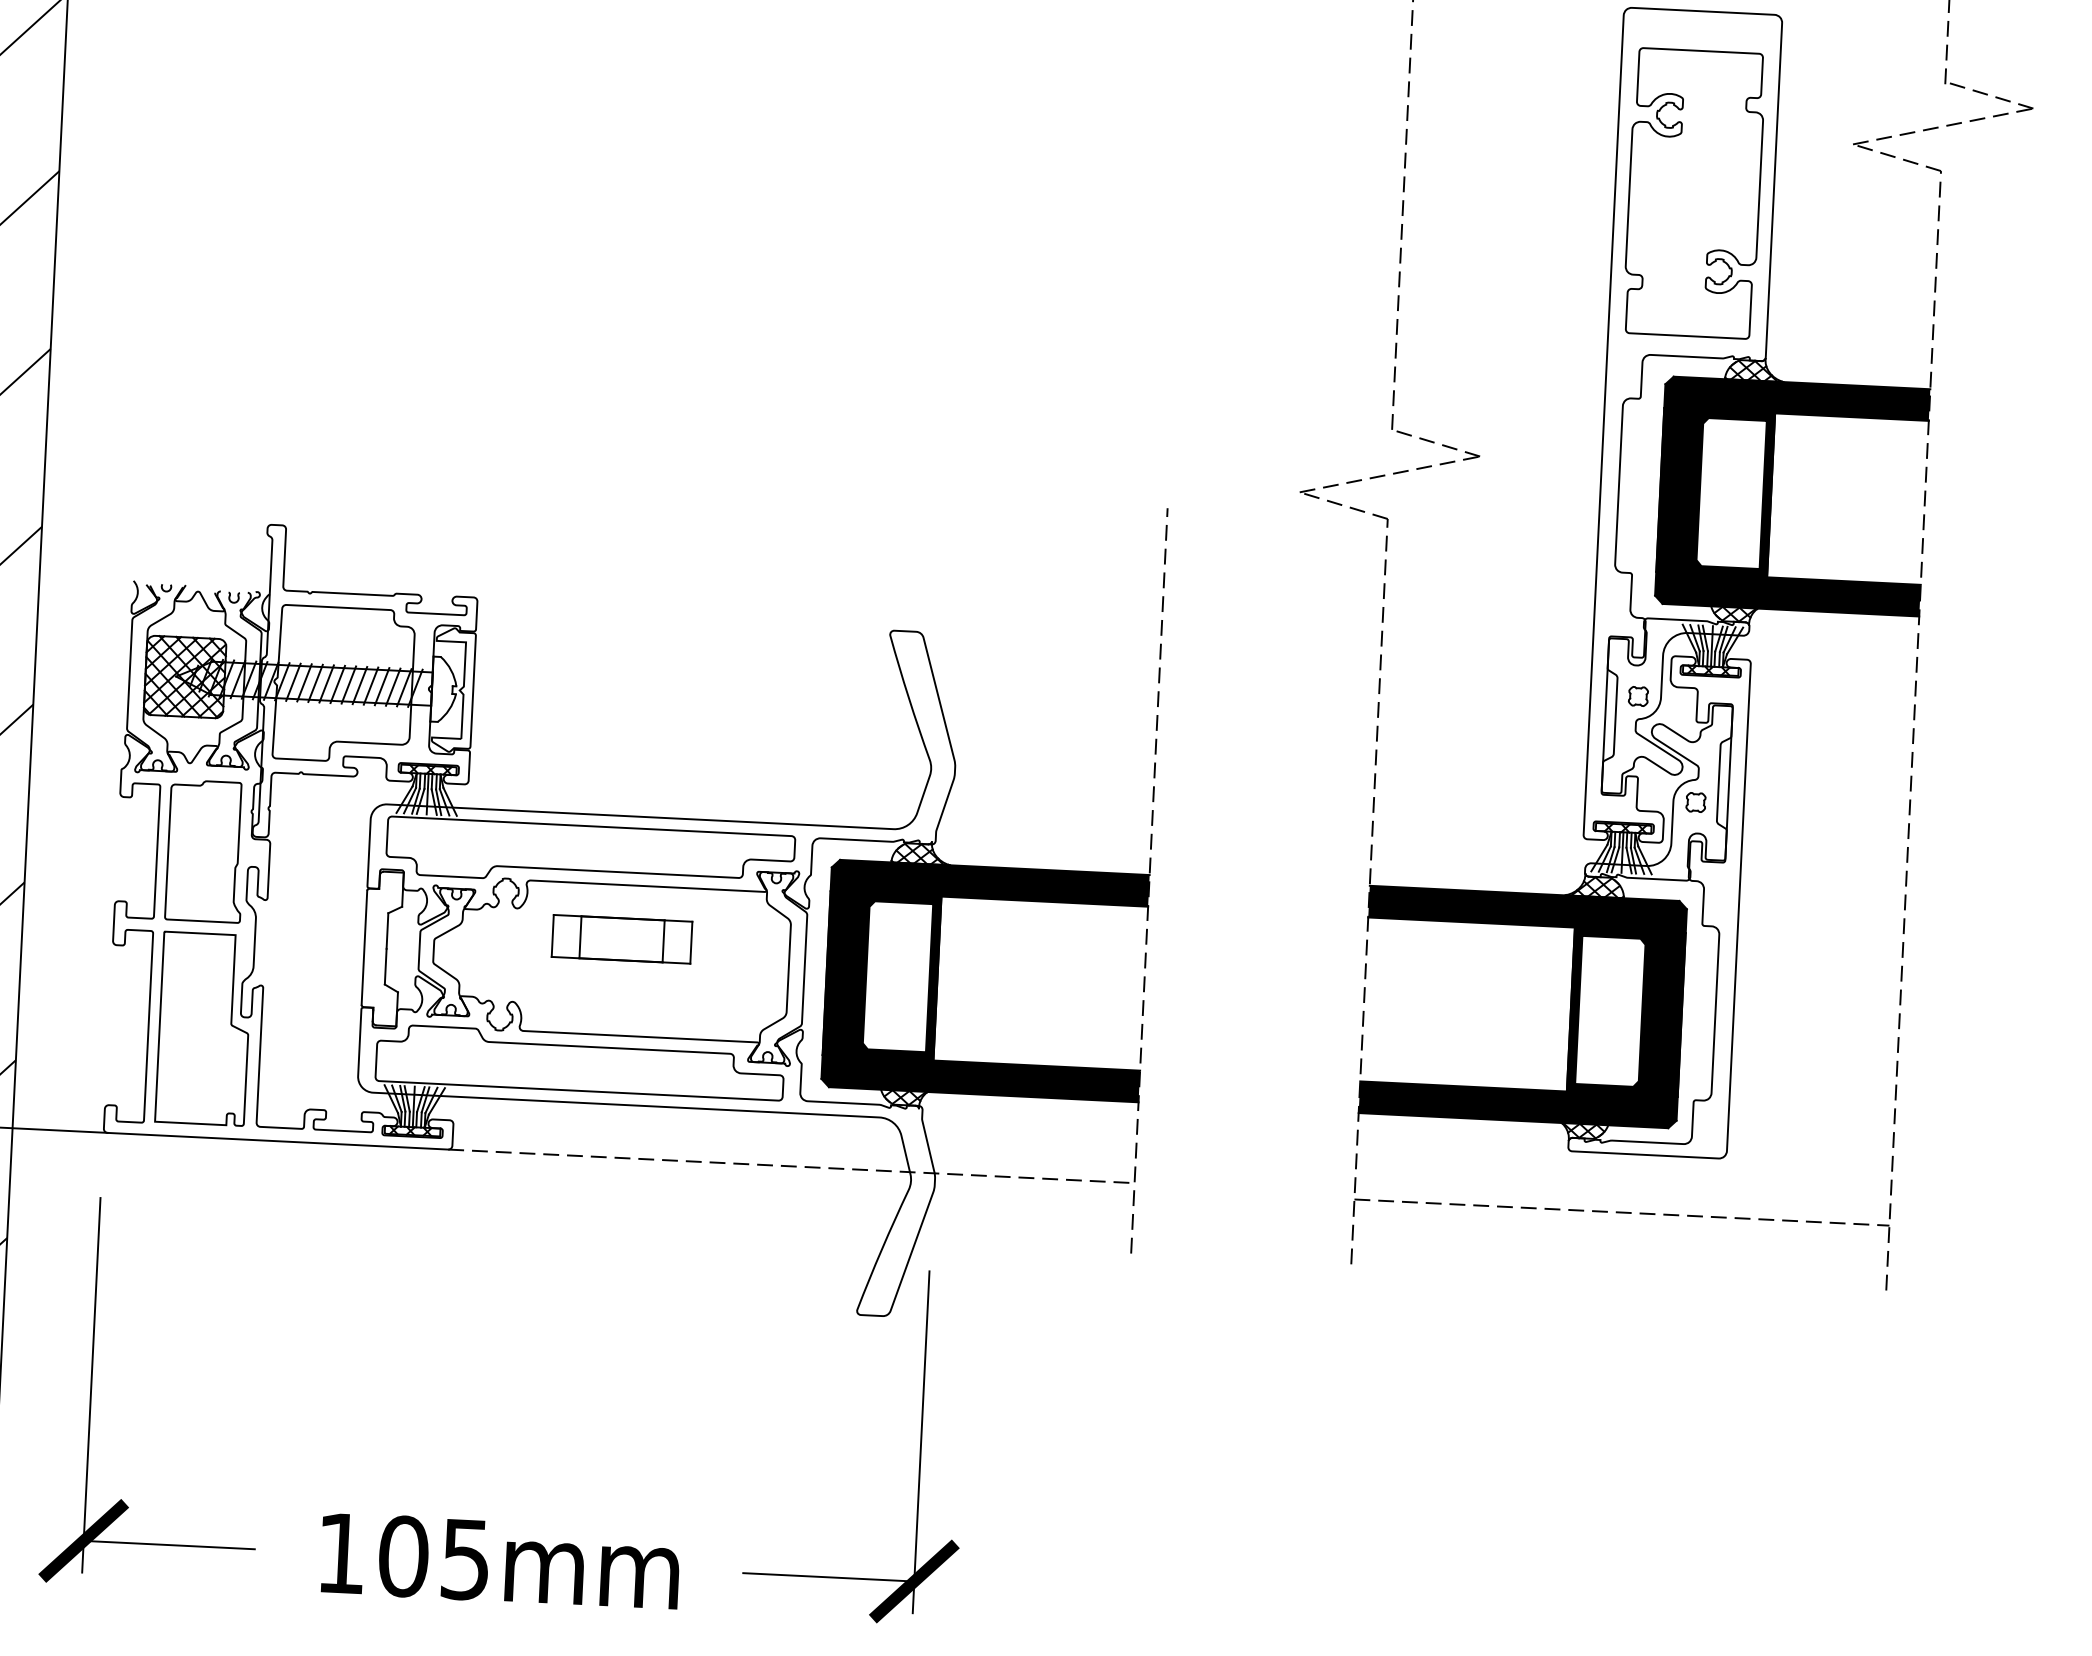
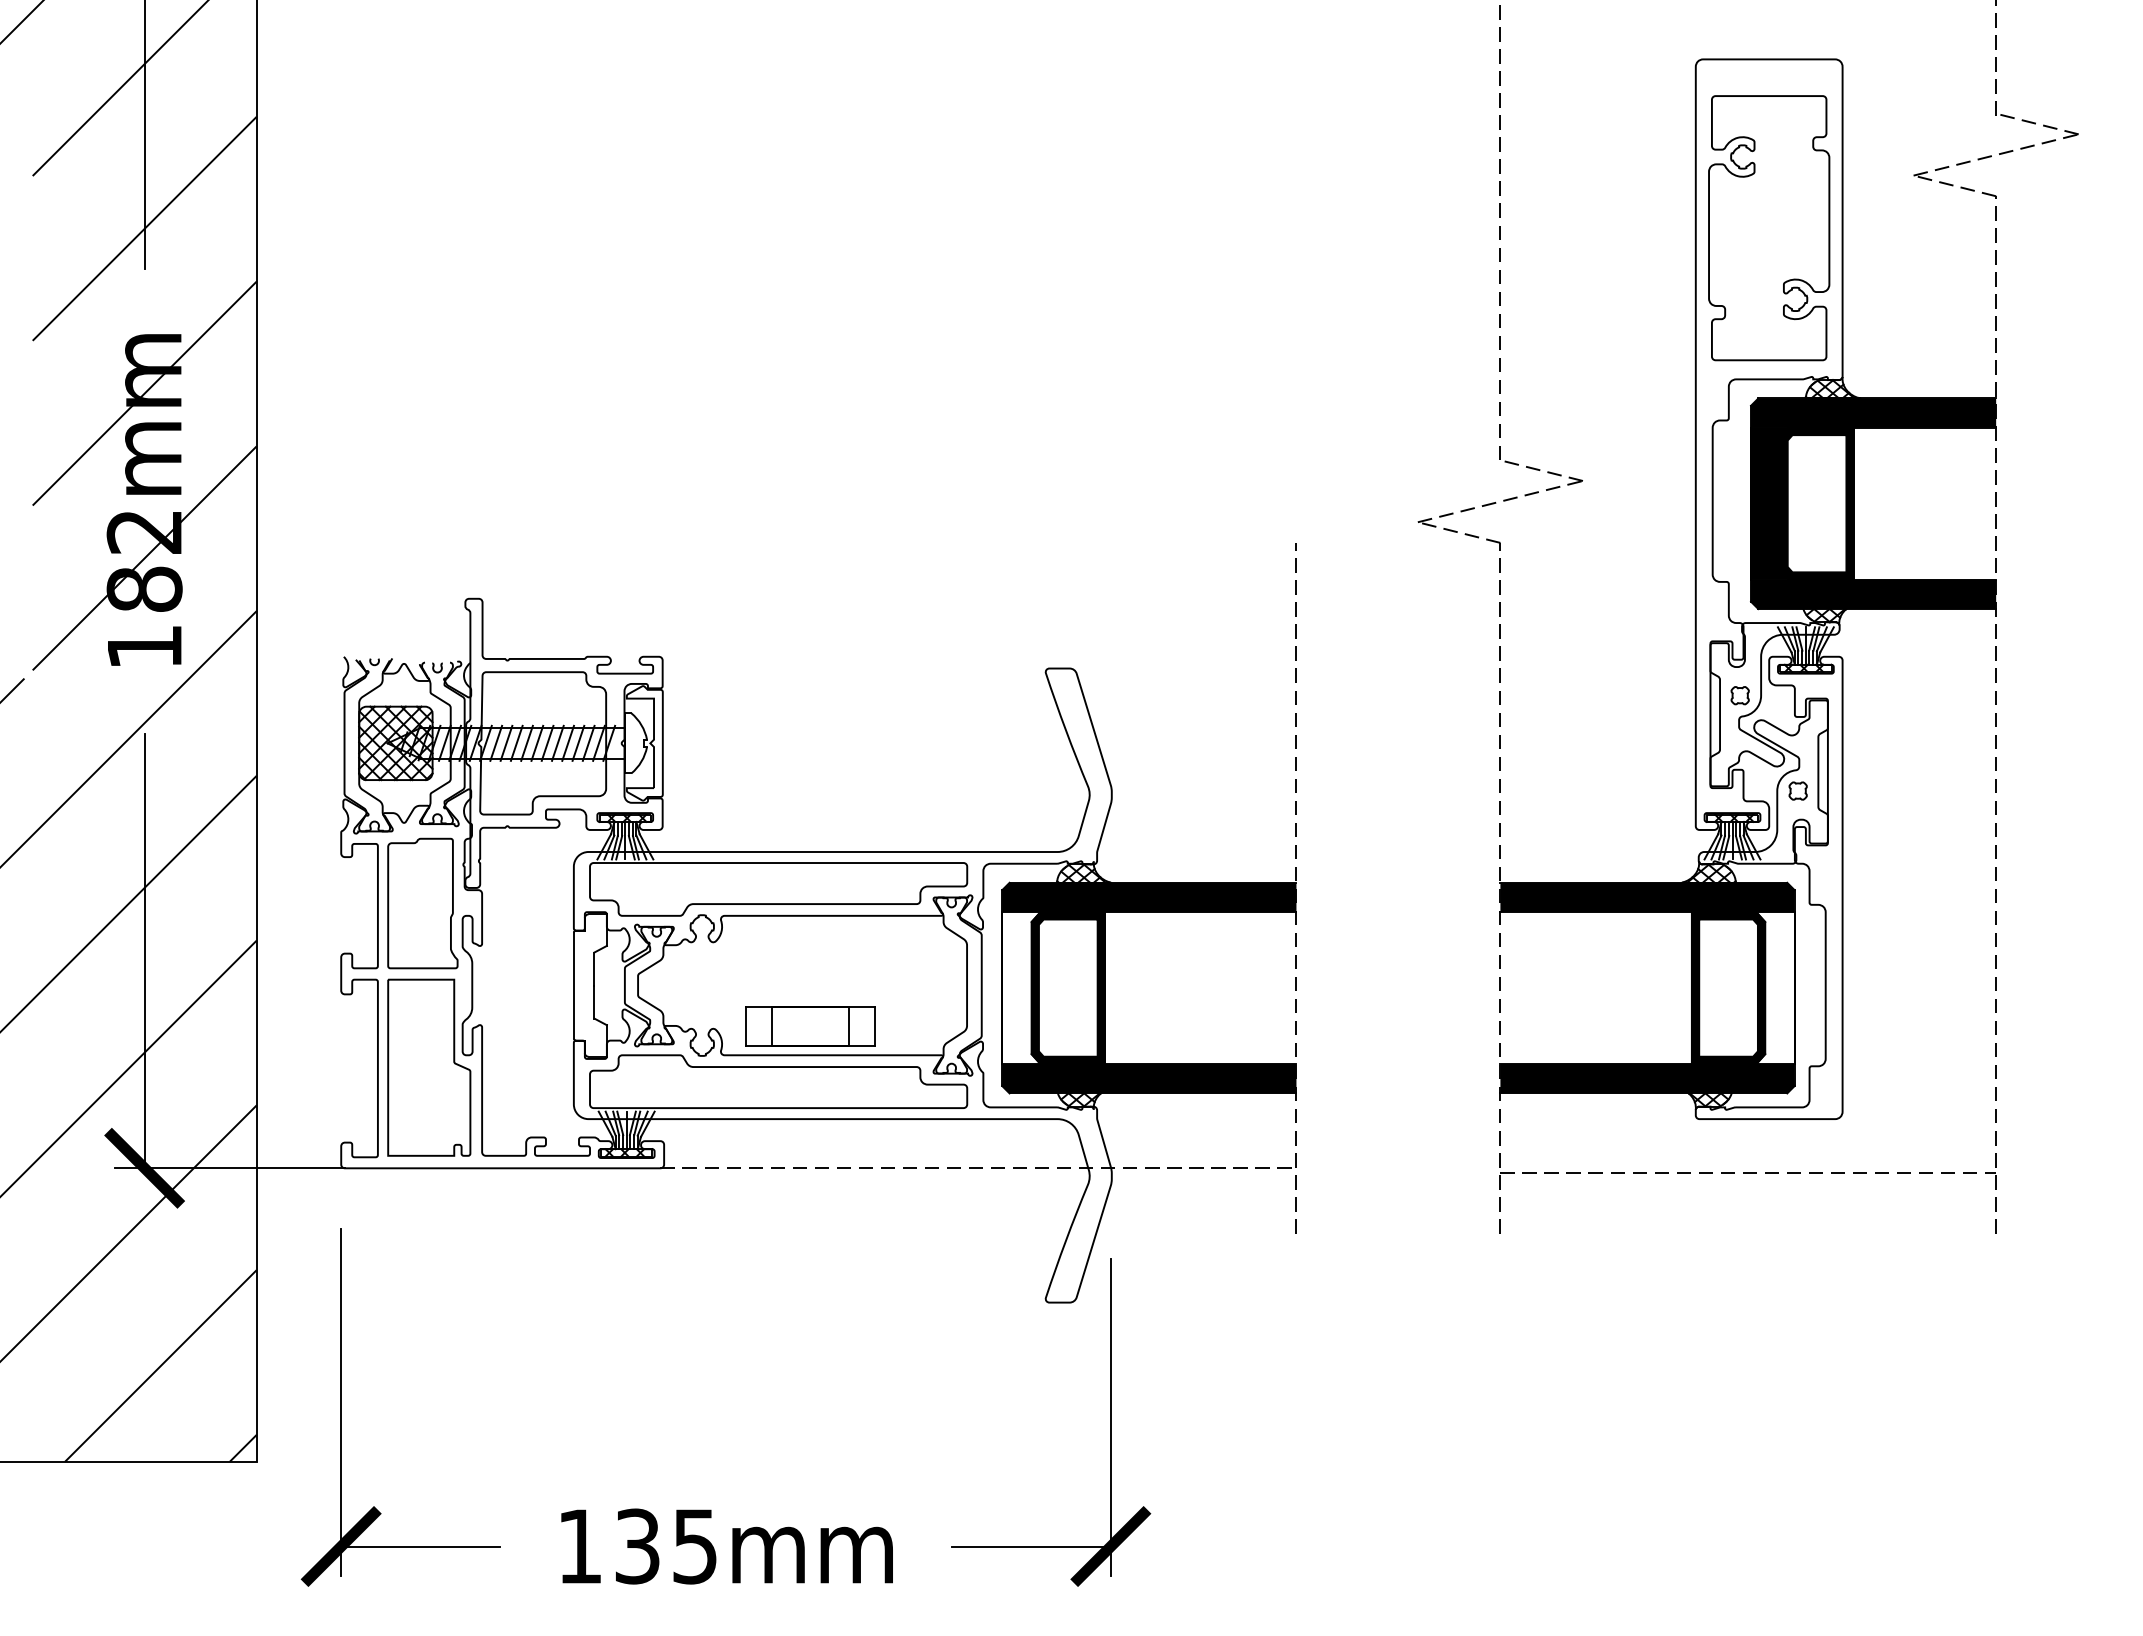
part: (621, 939) -> (810, 1026), moved
fill: (847, 974) -> (1021, 988), removed
fill: (1661, 1014) -> (1775, 988), removed
text: (403, 1556) -> (637, 1546), 105mm -> 135mm

